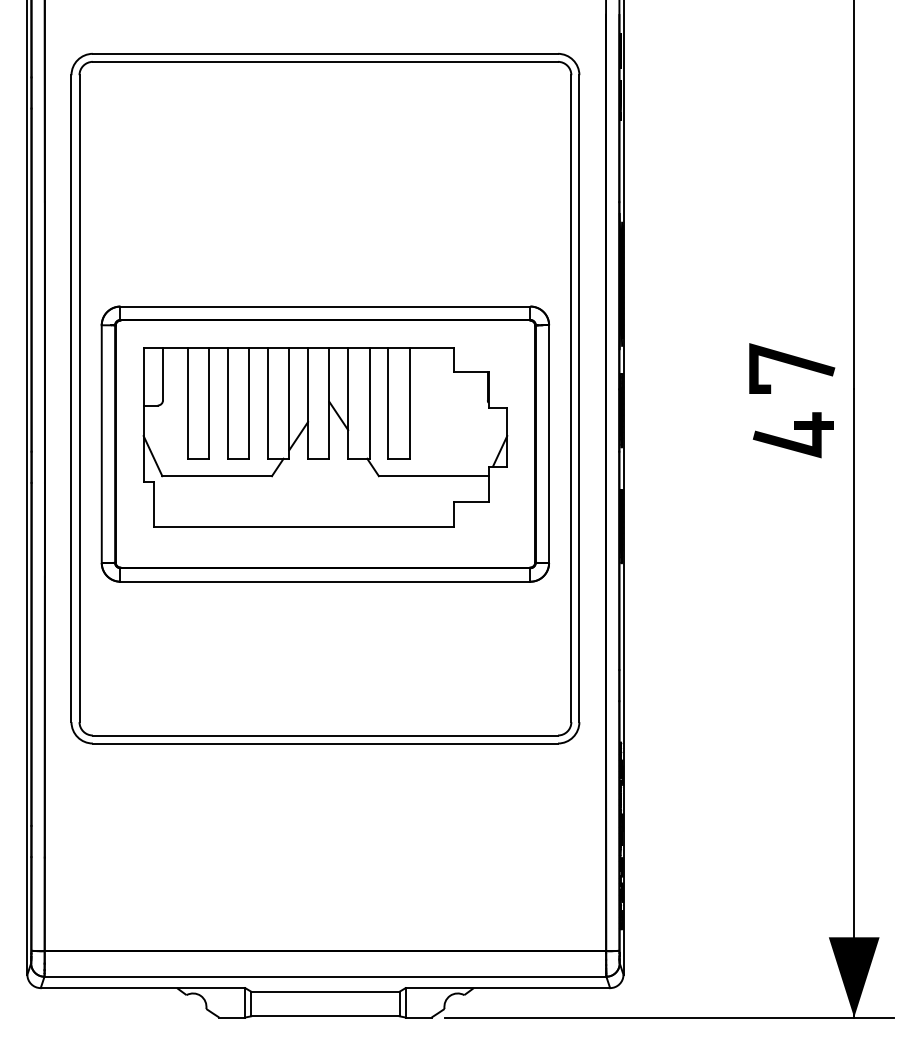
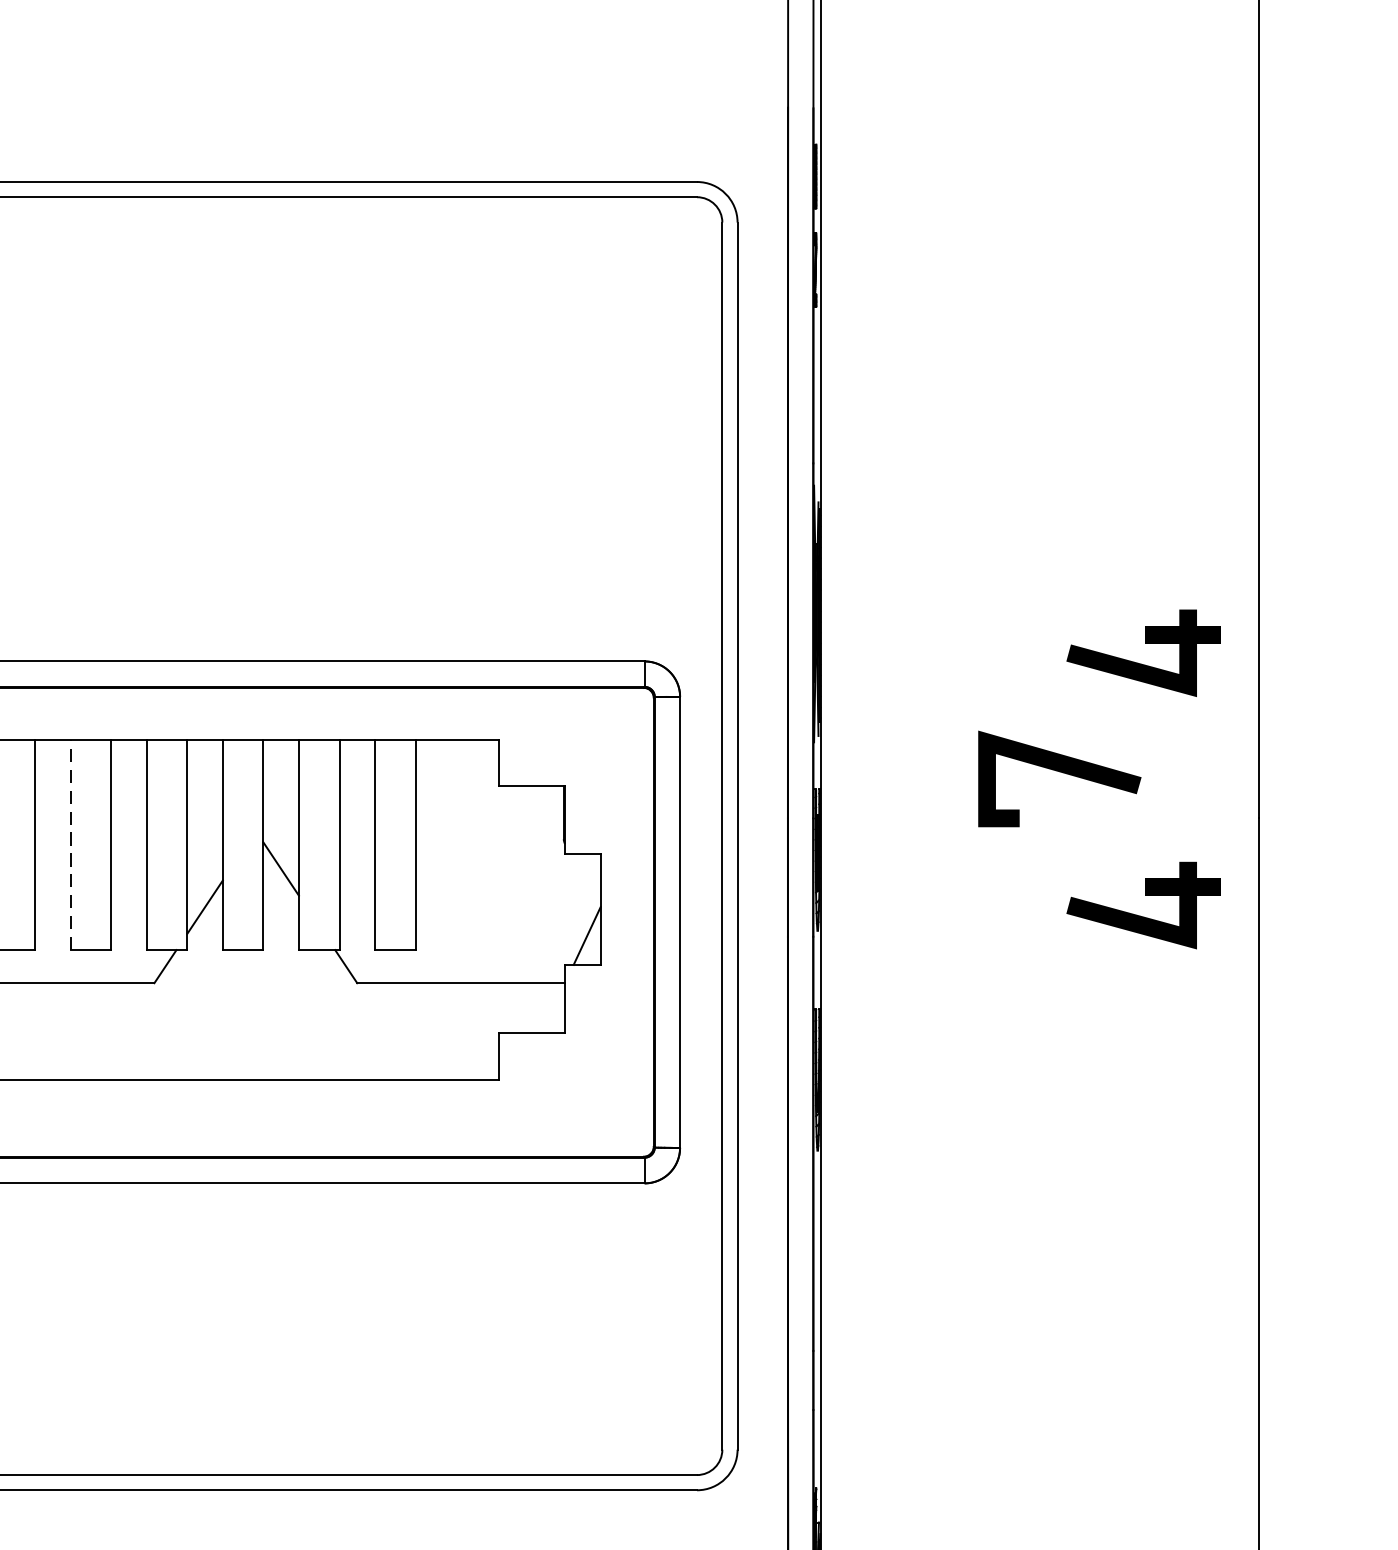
part: (792, 302) -> (1141, 653), added
line: (793, 365) -> (1062, 773), moved
line: (227, 402) -> (70, 843), solid -> dashed

